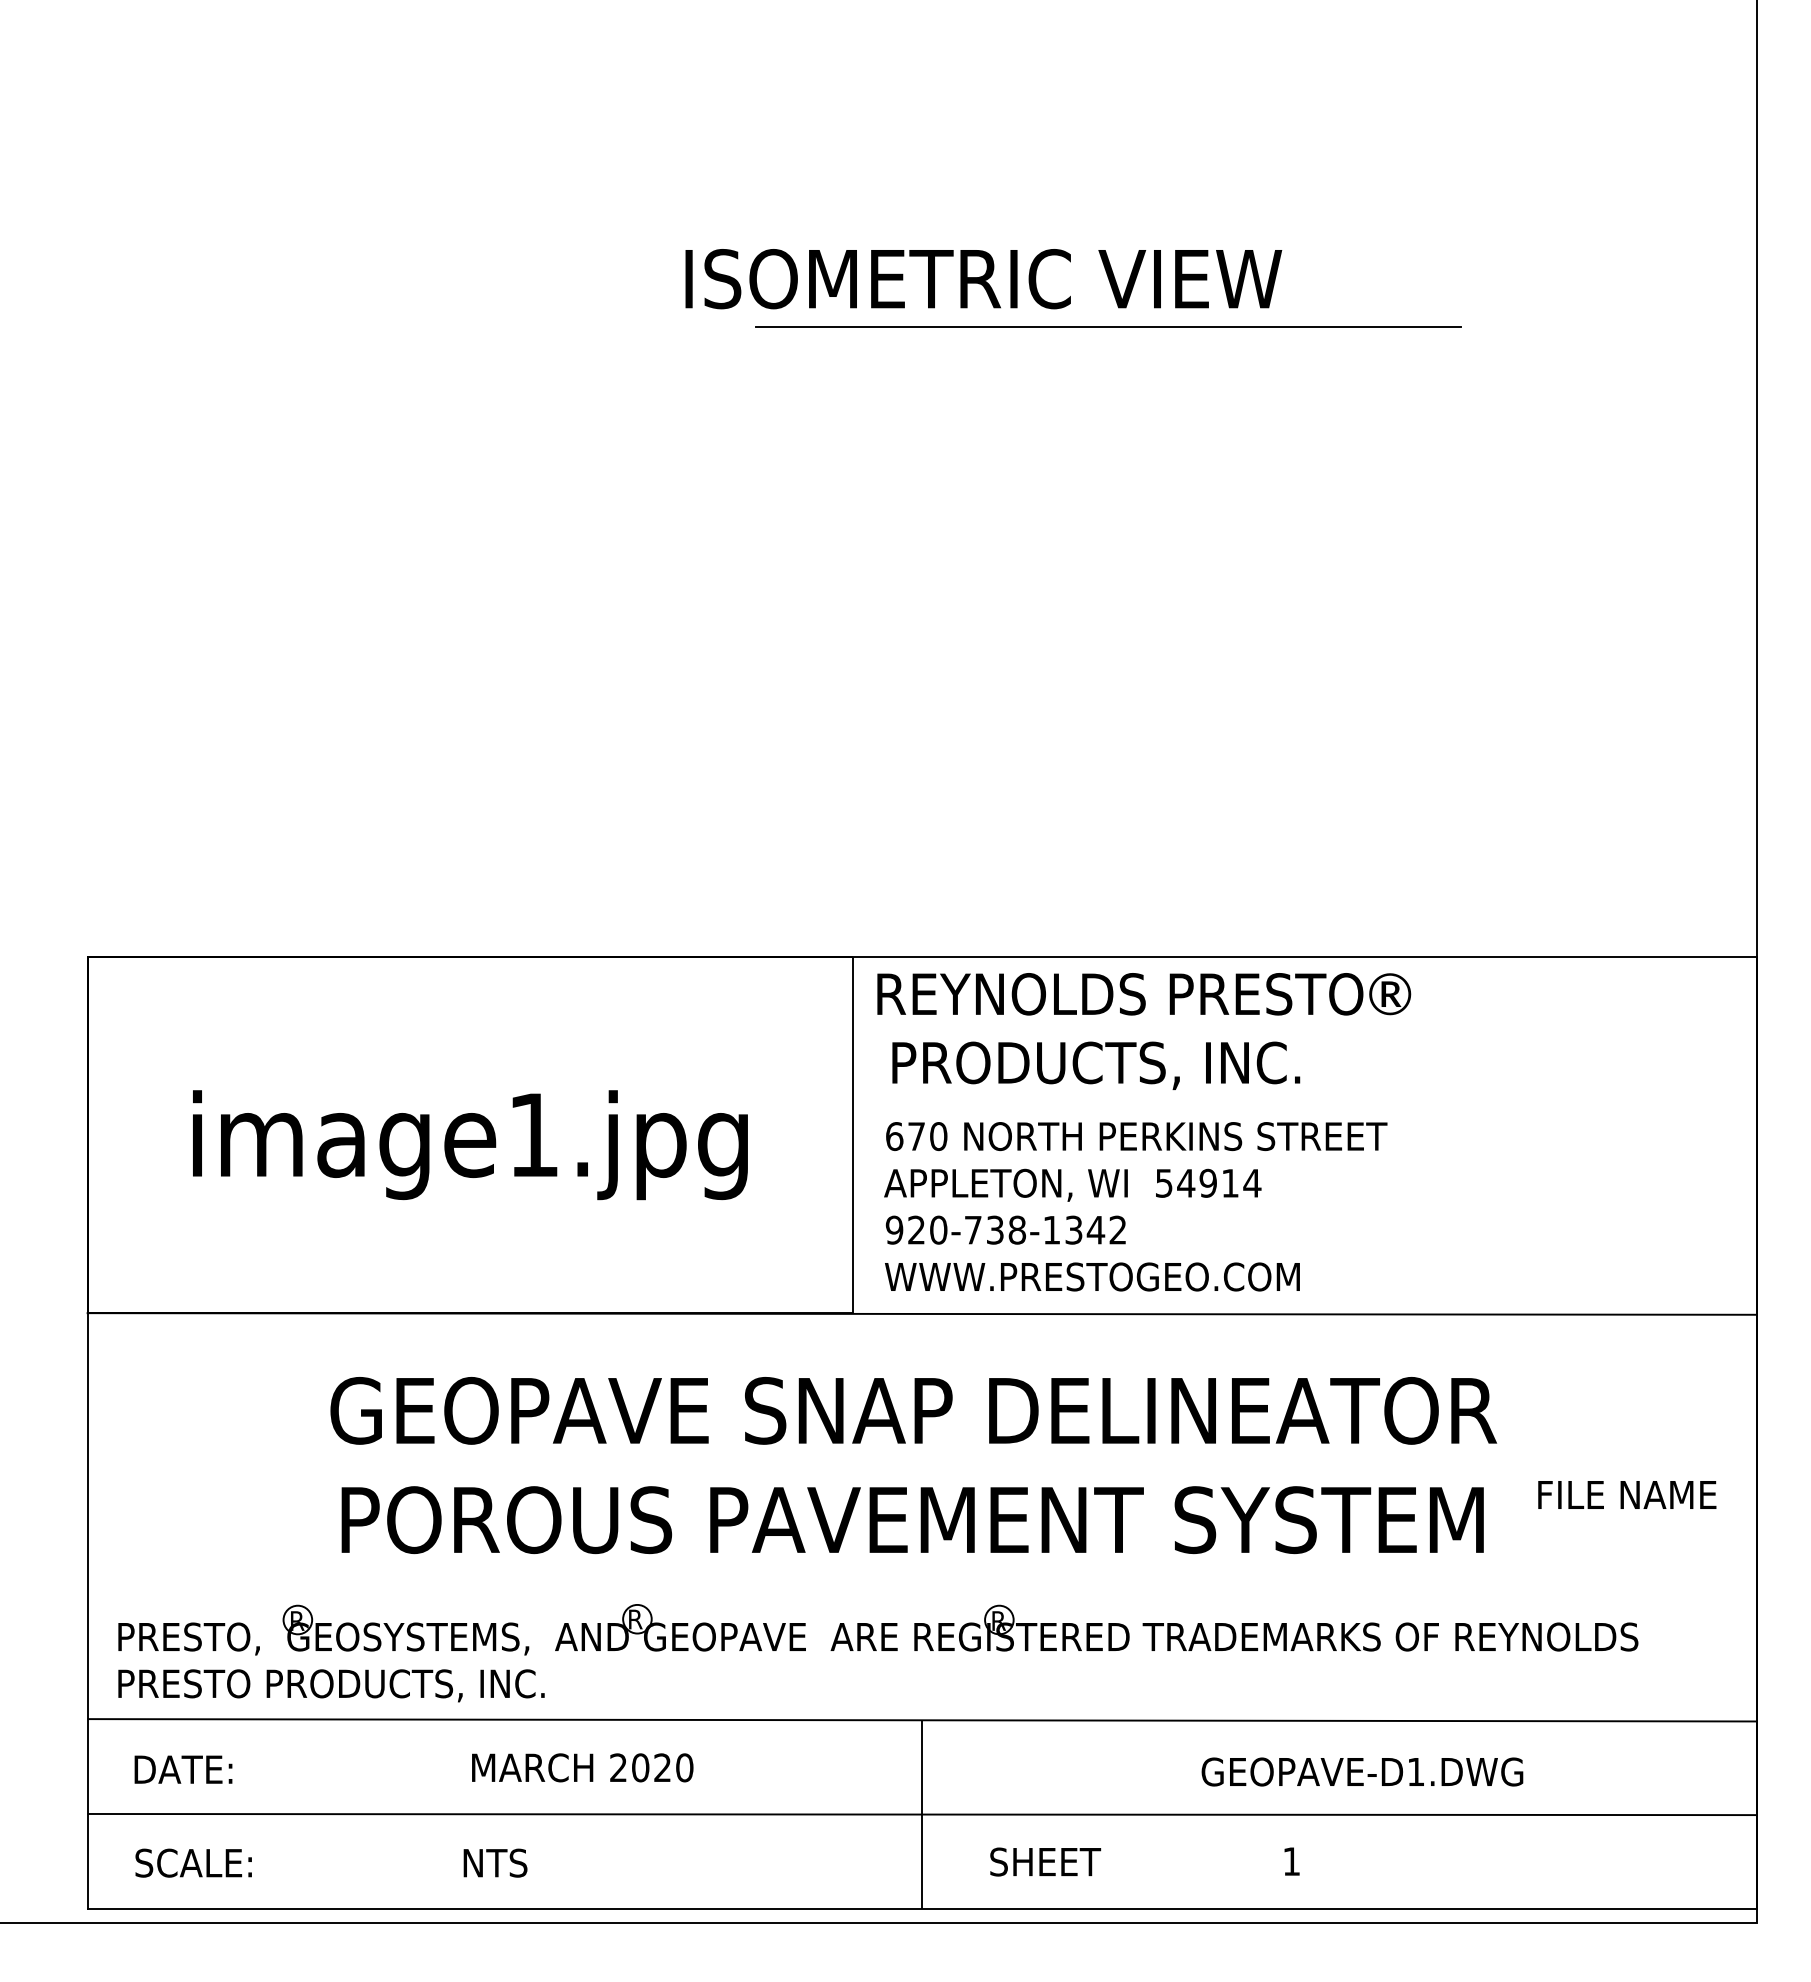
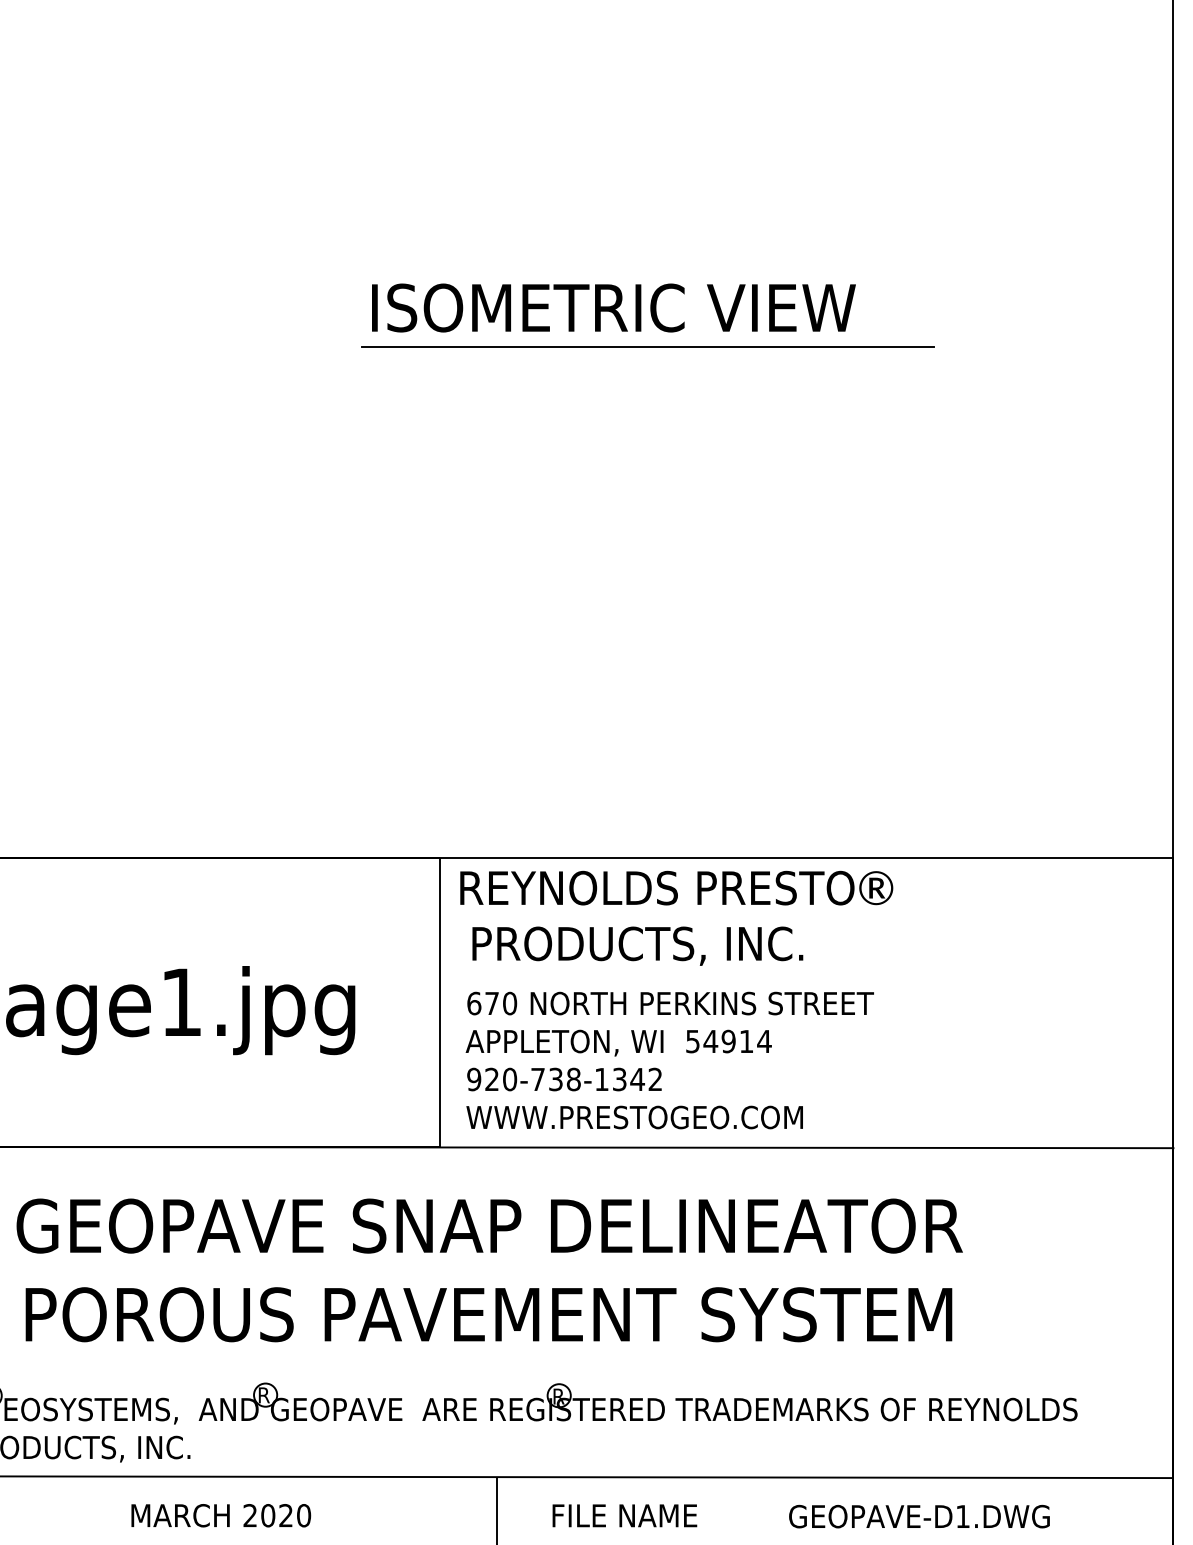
text: (983, 279) -> (613, 308), moved
text: (1627, 1494) -> (625, 1515), moved
text: (1362, 1771) -> (919, 1516), moved

